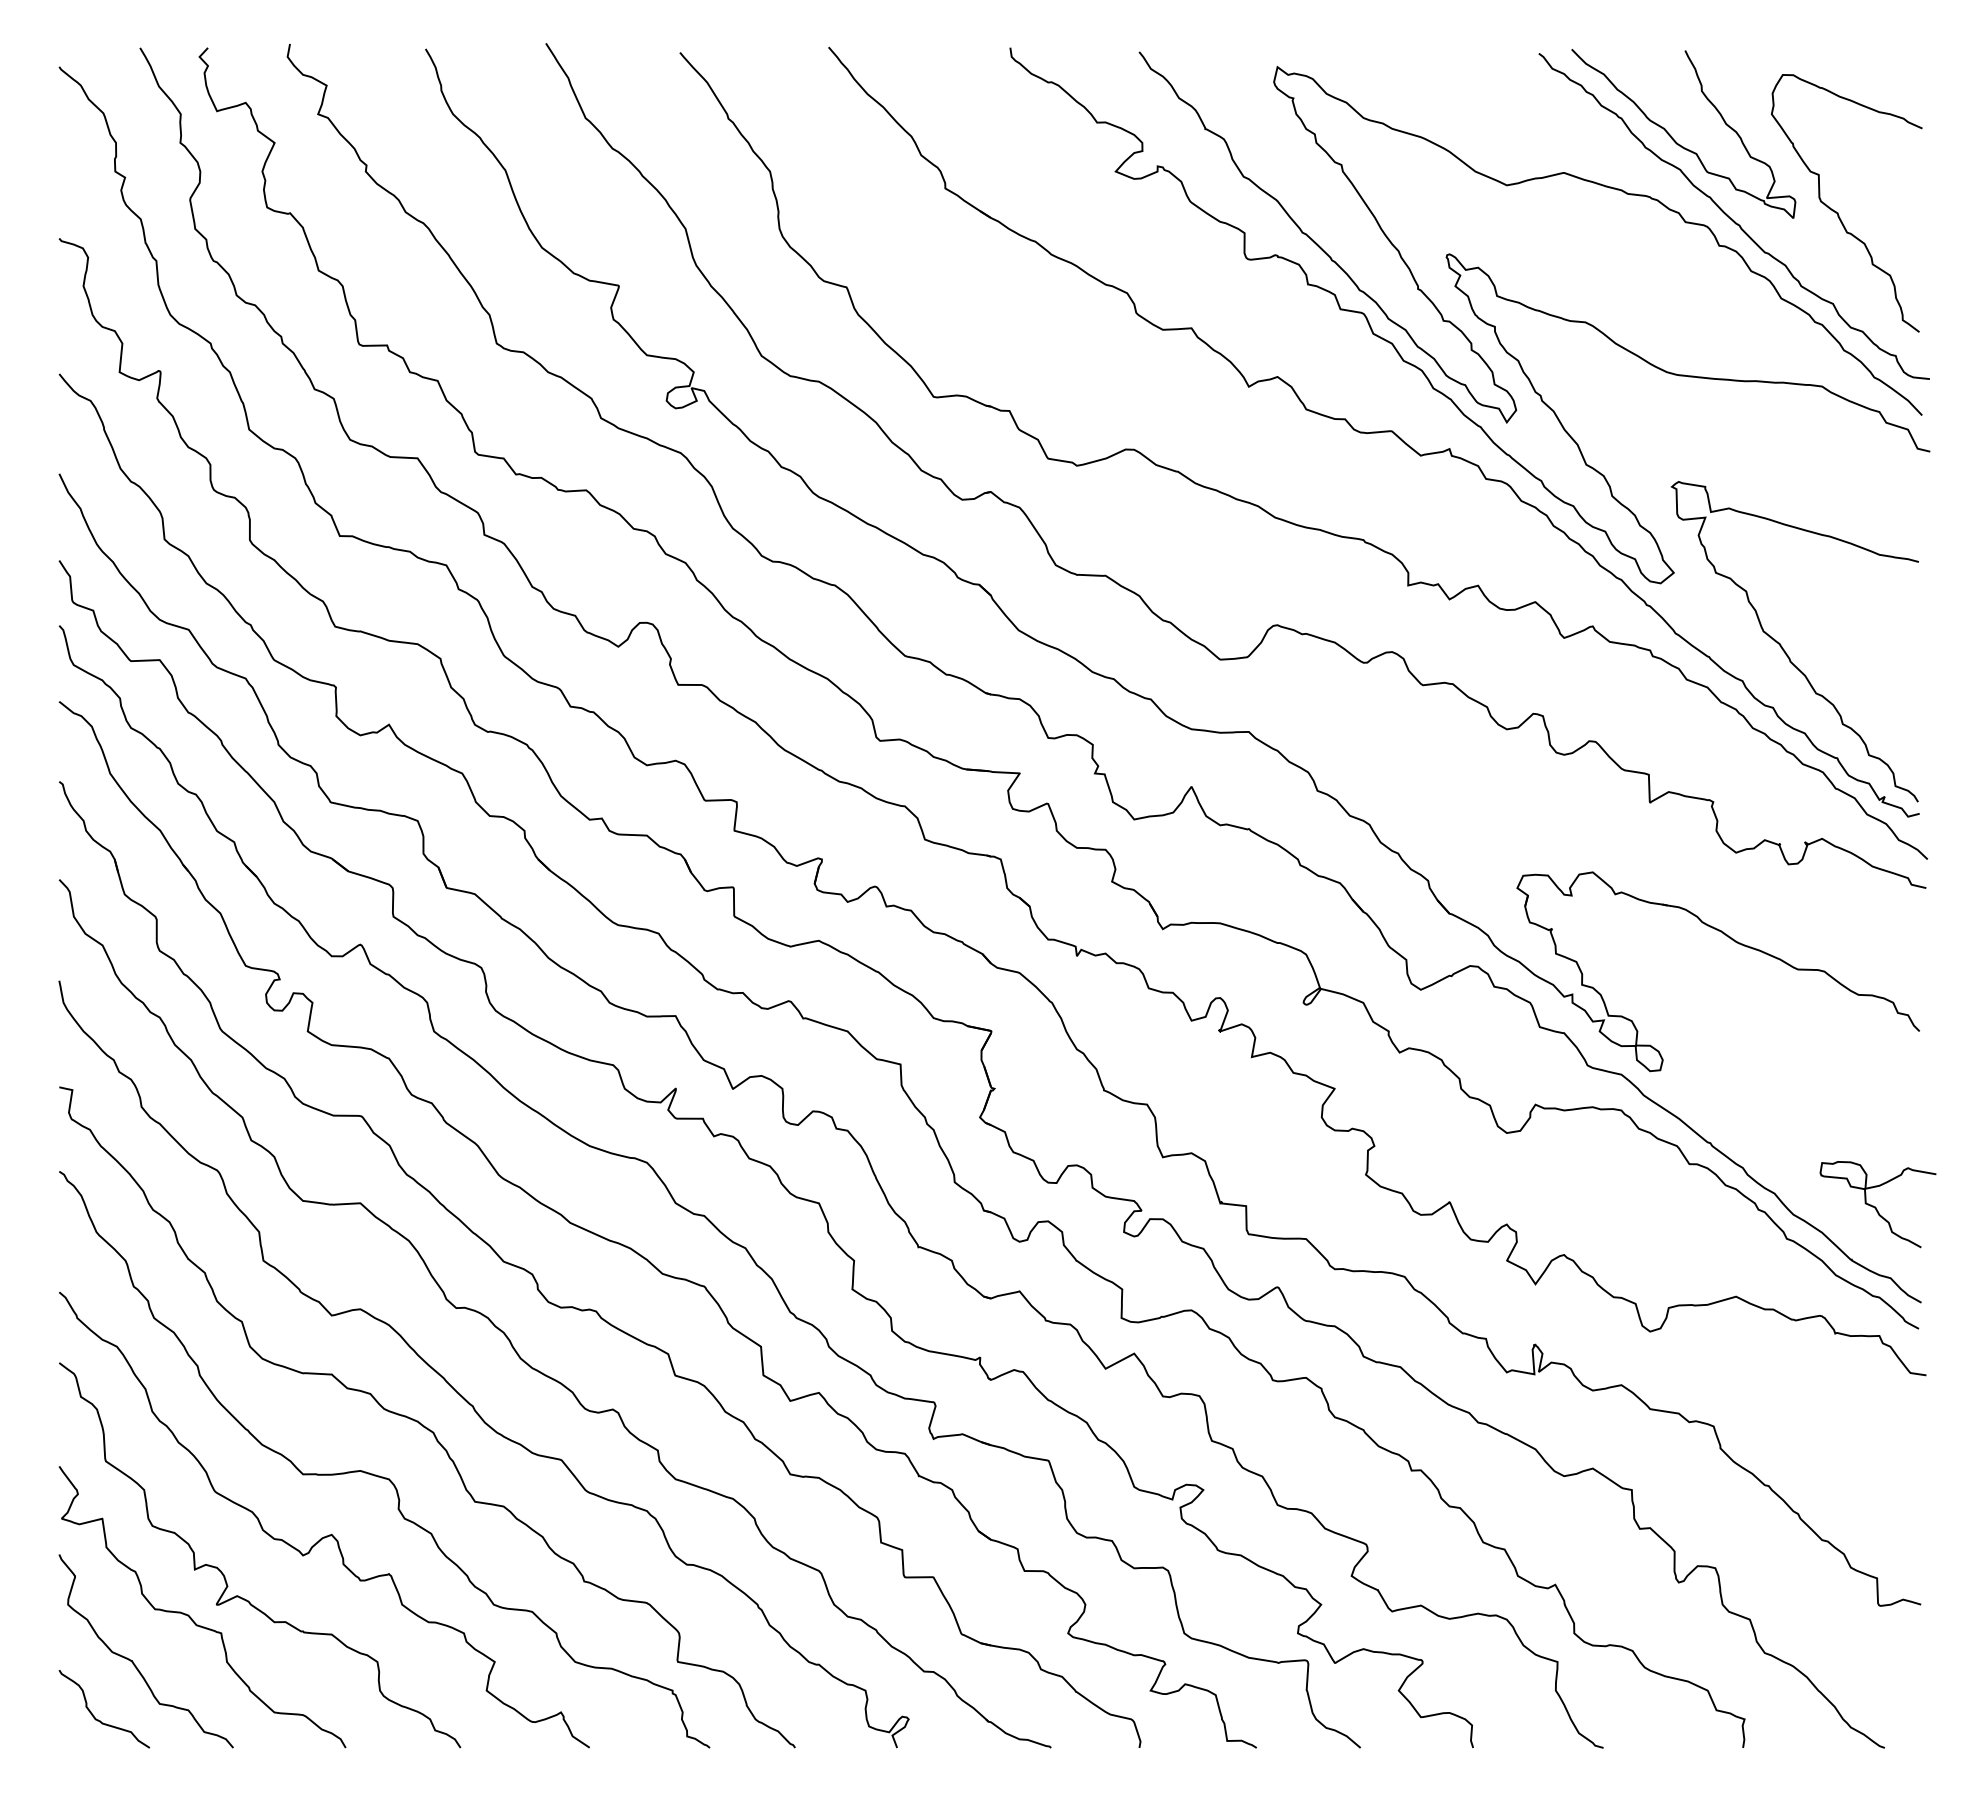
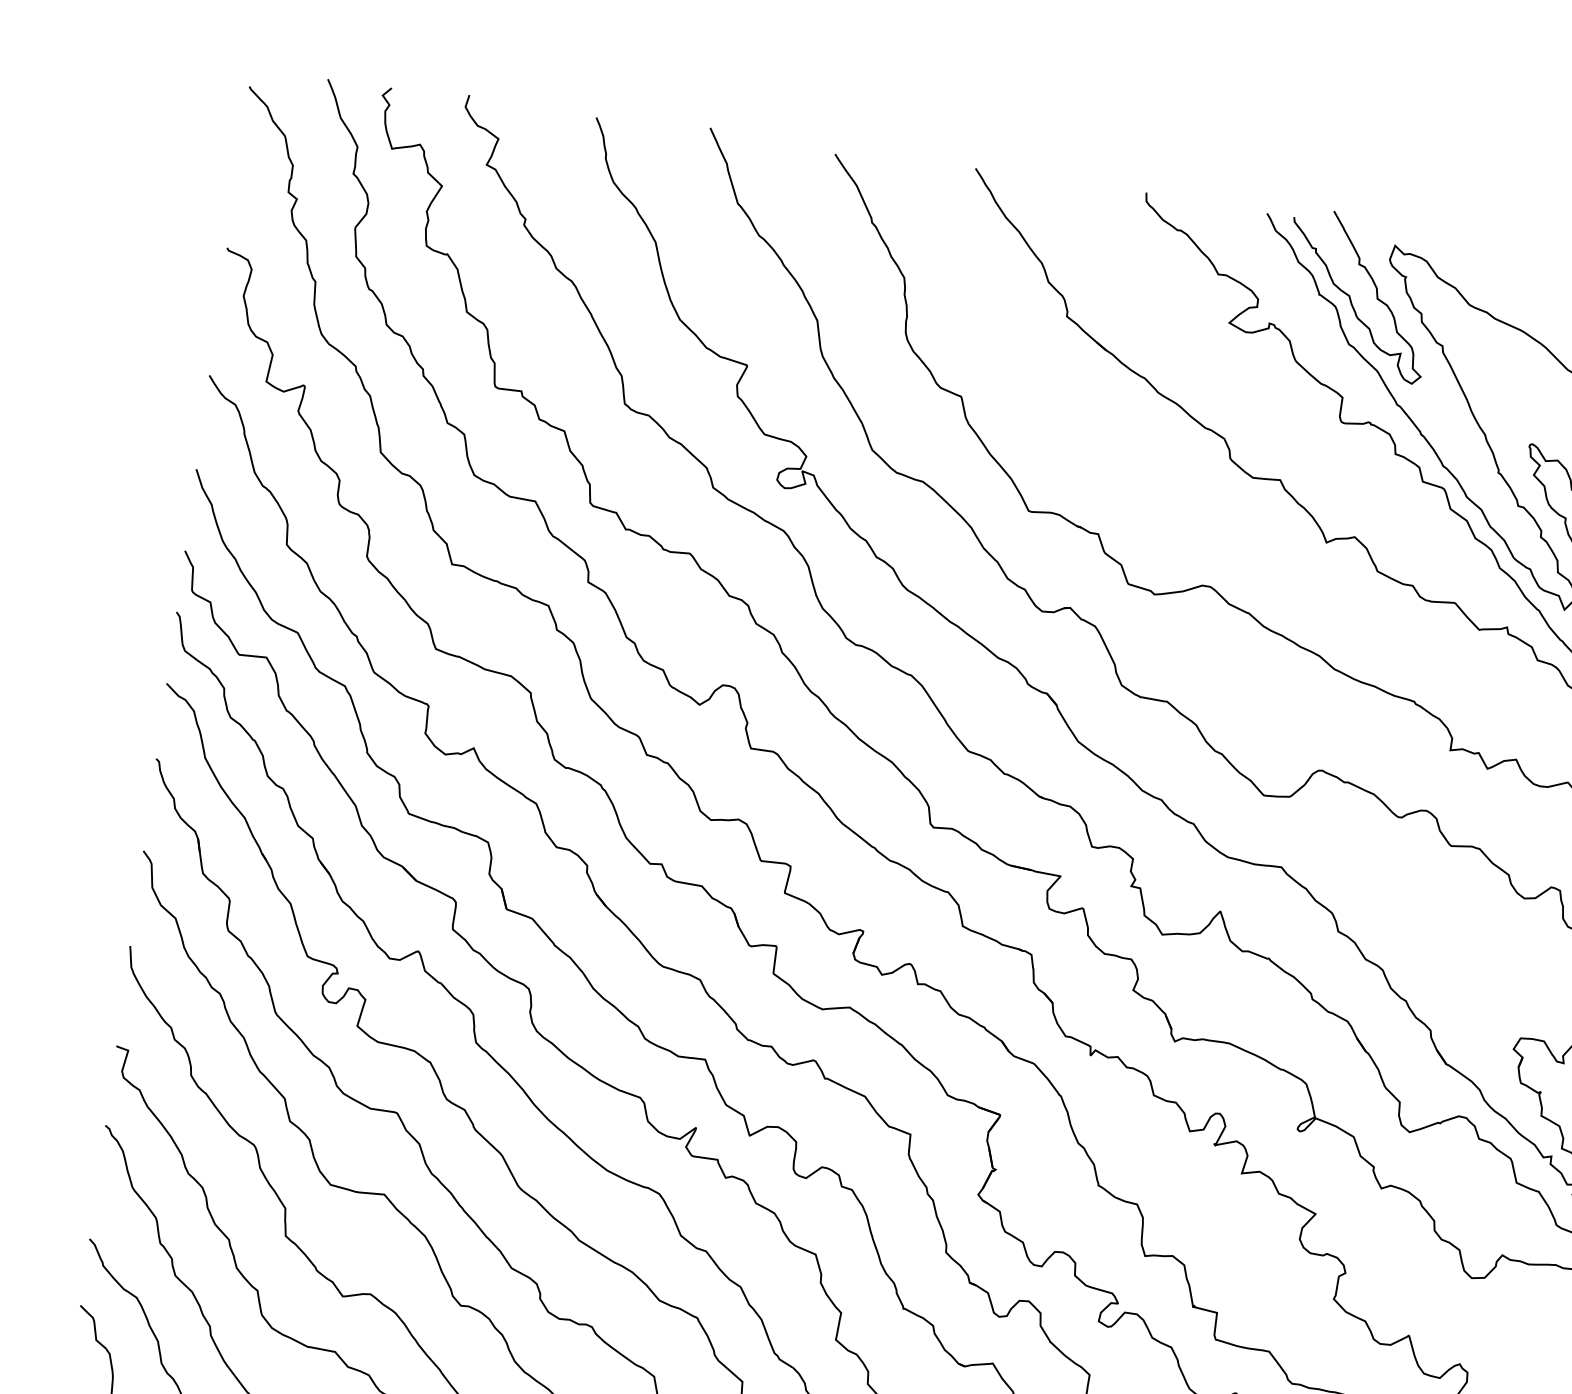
curve: (1238, 126) -> (1350, 296), added

